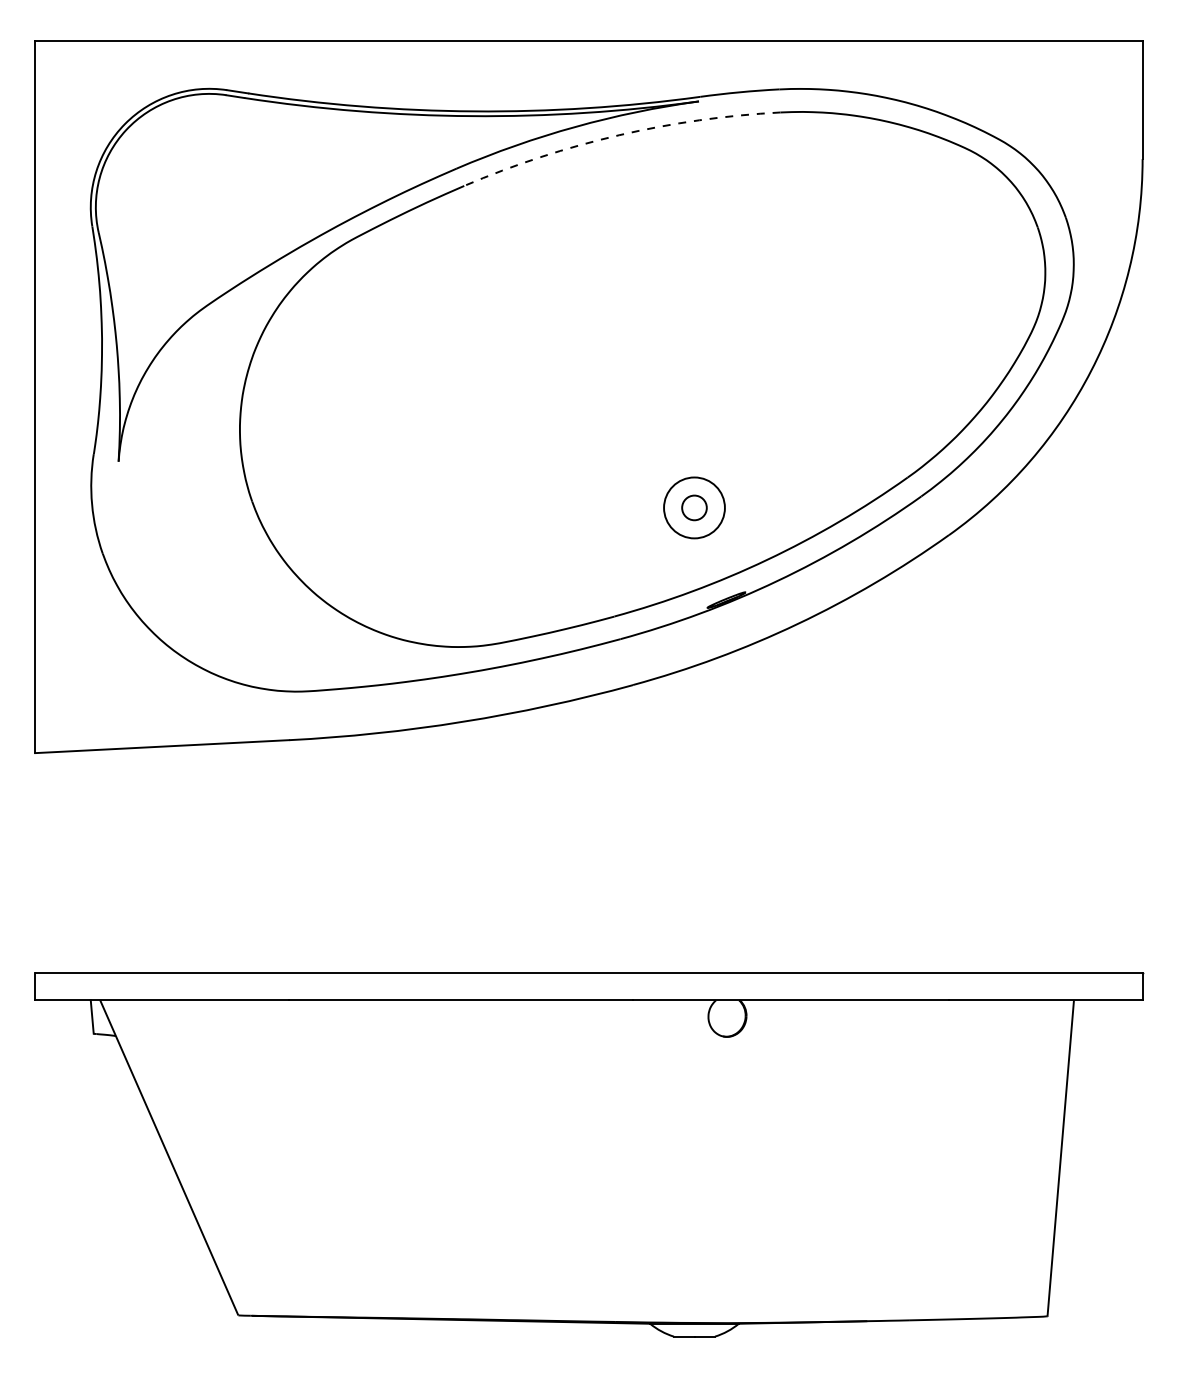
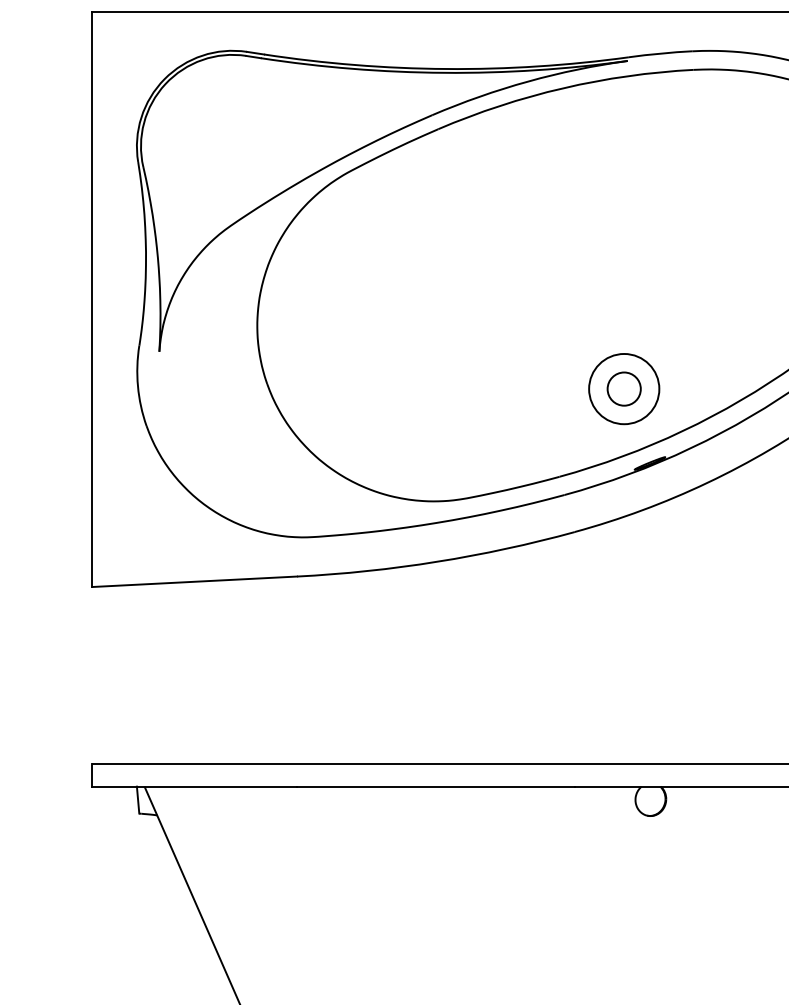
arc: (619, 135) -> (563, 88), dashed -> solid
circle: (693, 507) -> (623, 388), size x1.43
circle: (694, 507) -> (624, 388), size x1.67

